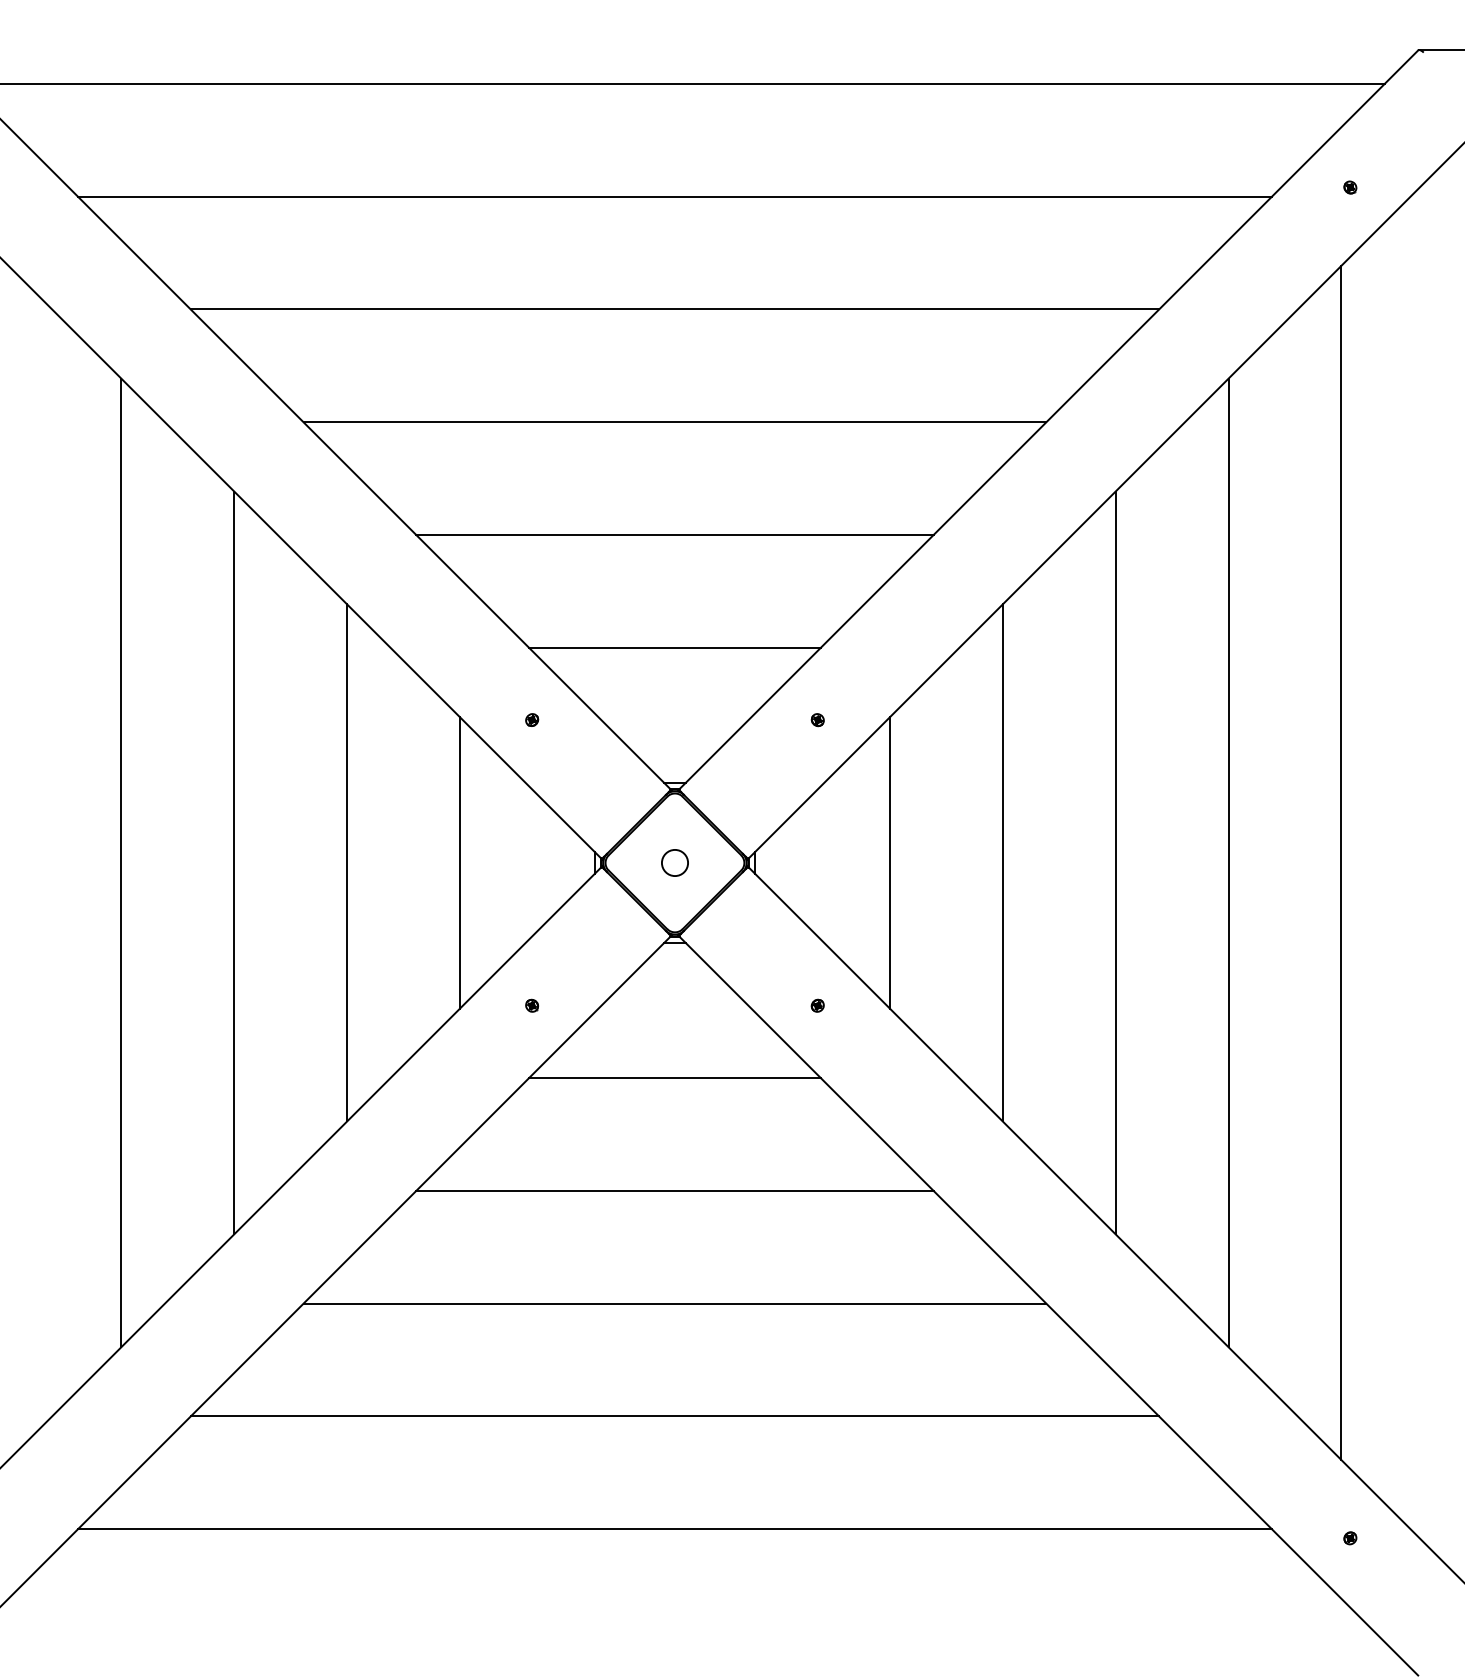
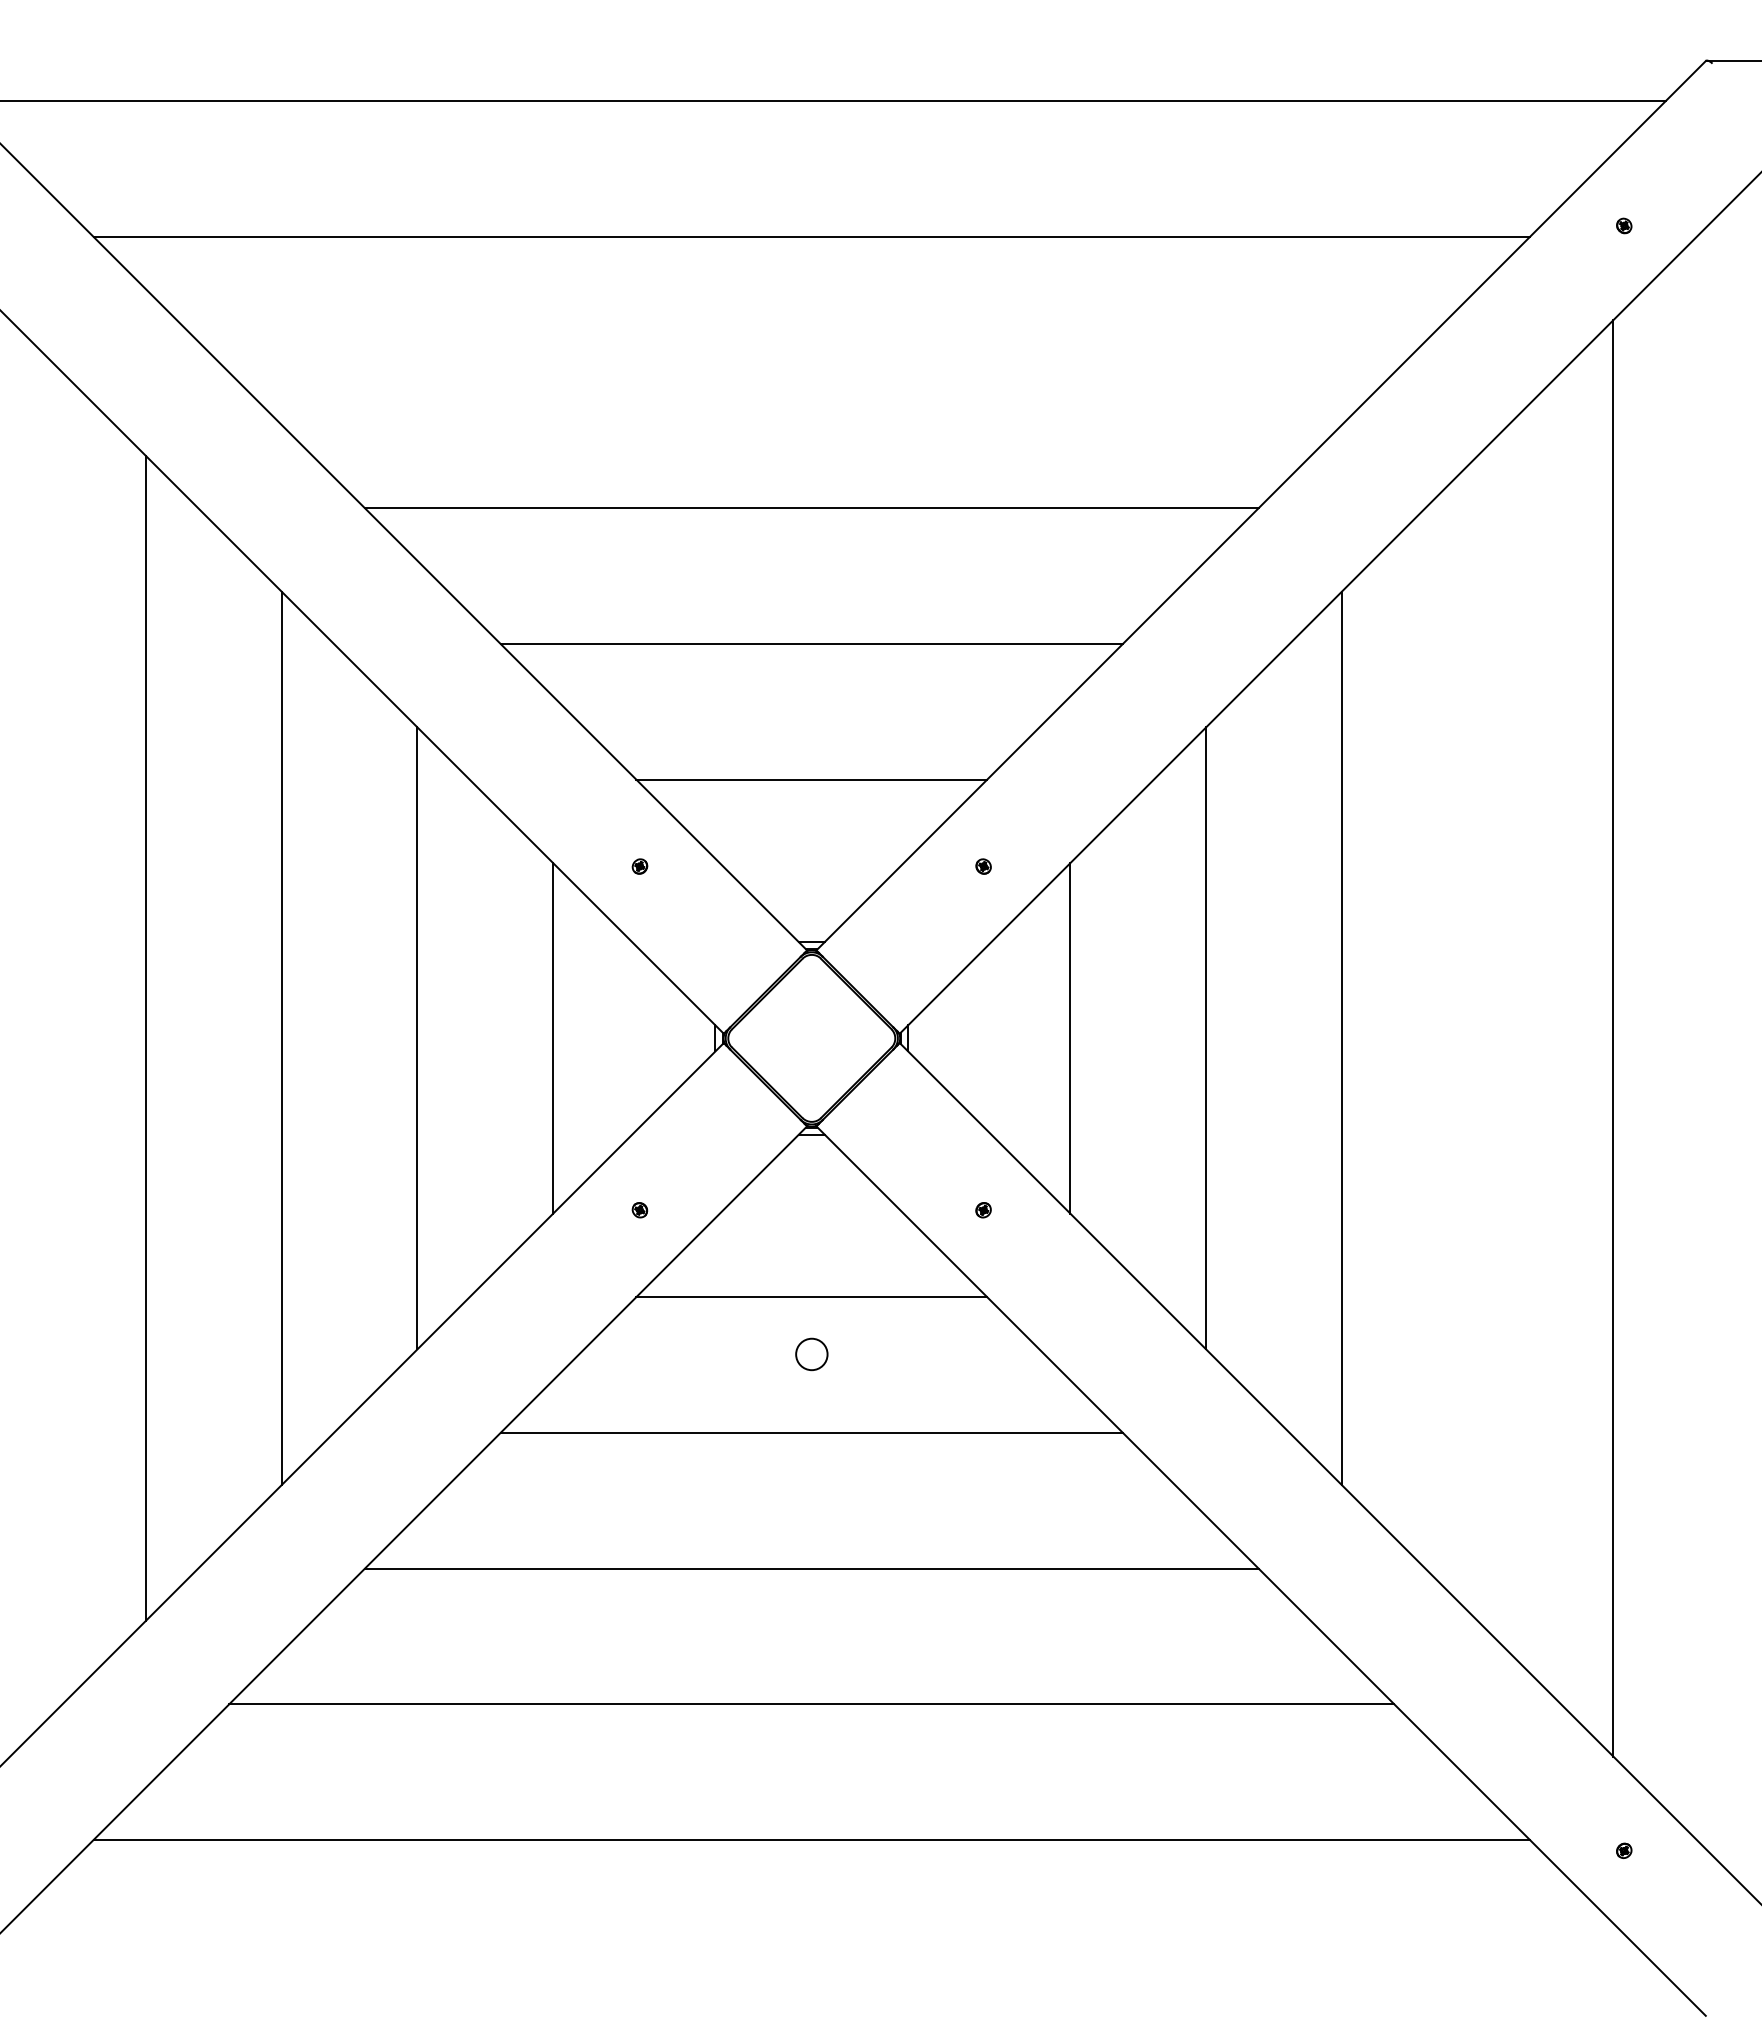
line: (674, 309) -> (811, 372), removed
line: (1228, 862) -> (1477, 1037), removed
circle: (674, 863) -> (811, 1354), moved

